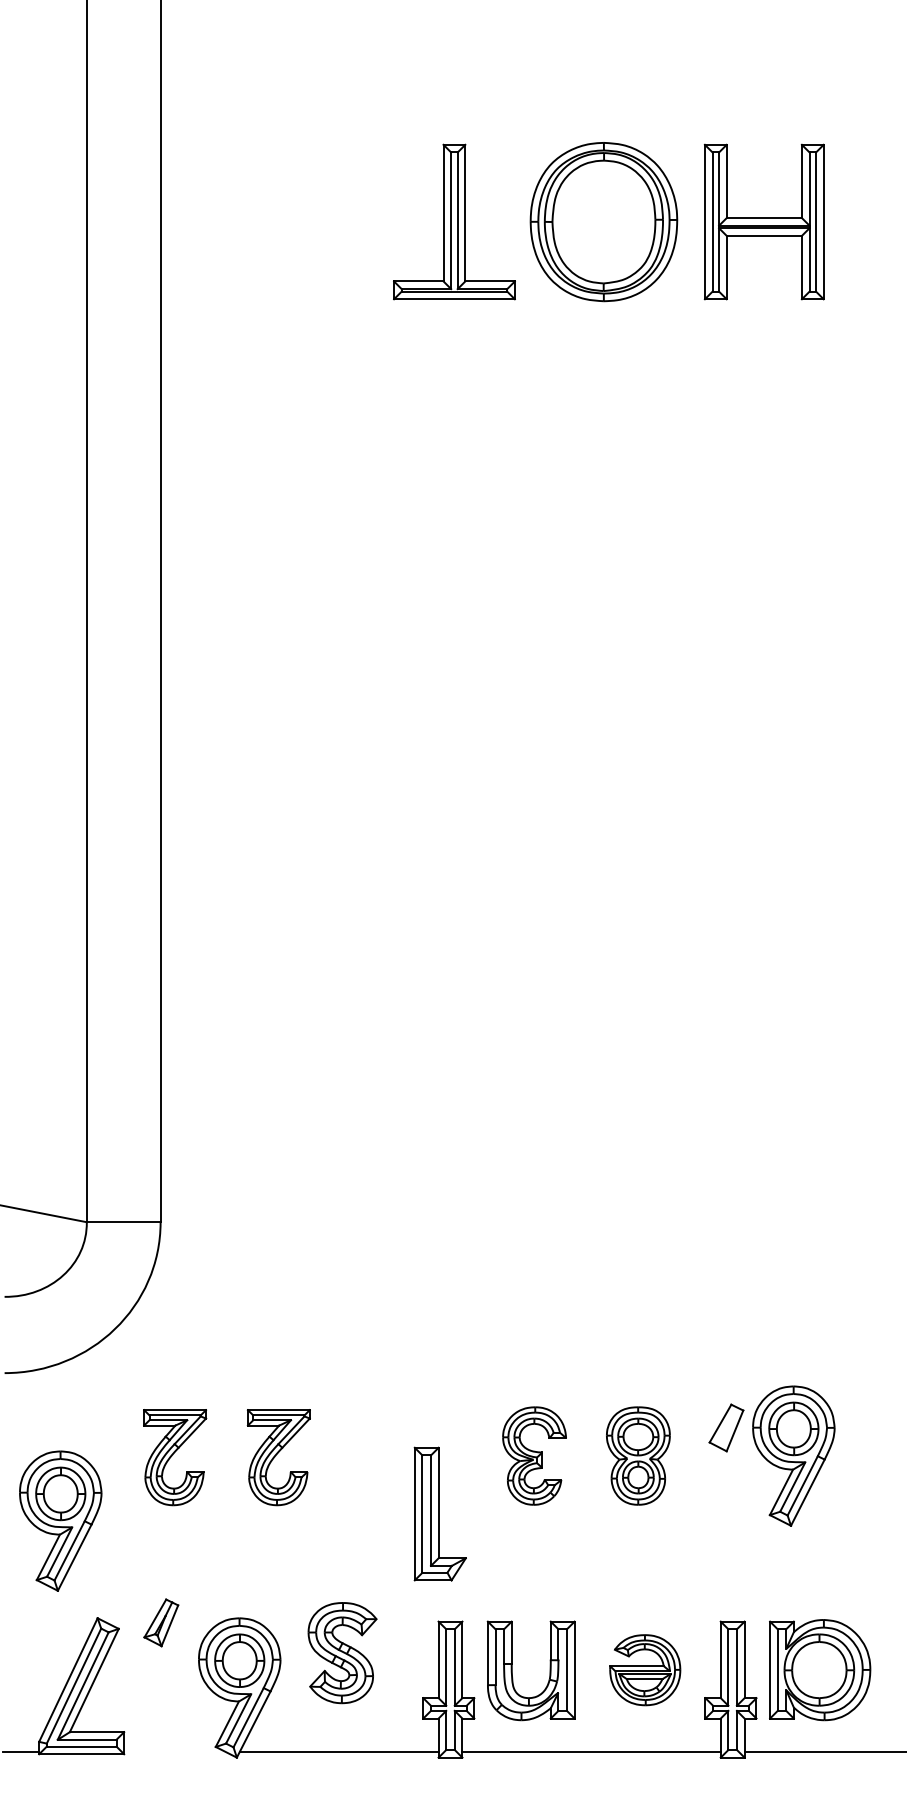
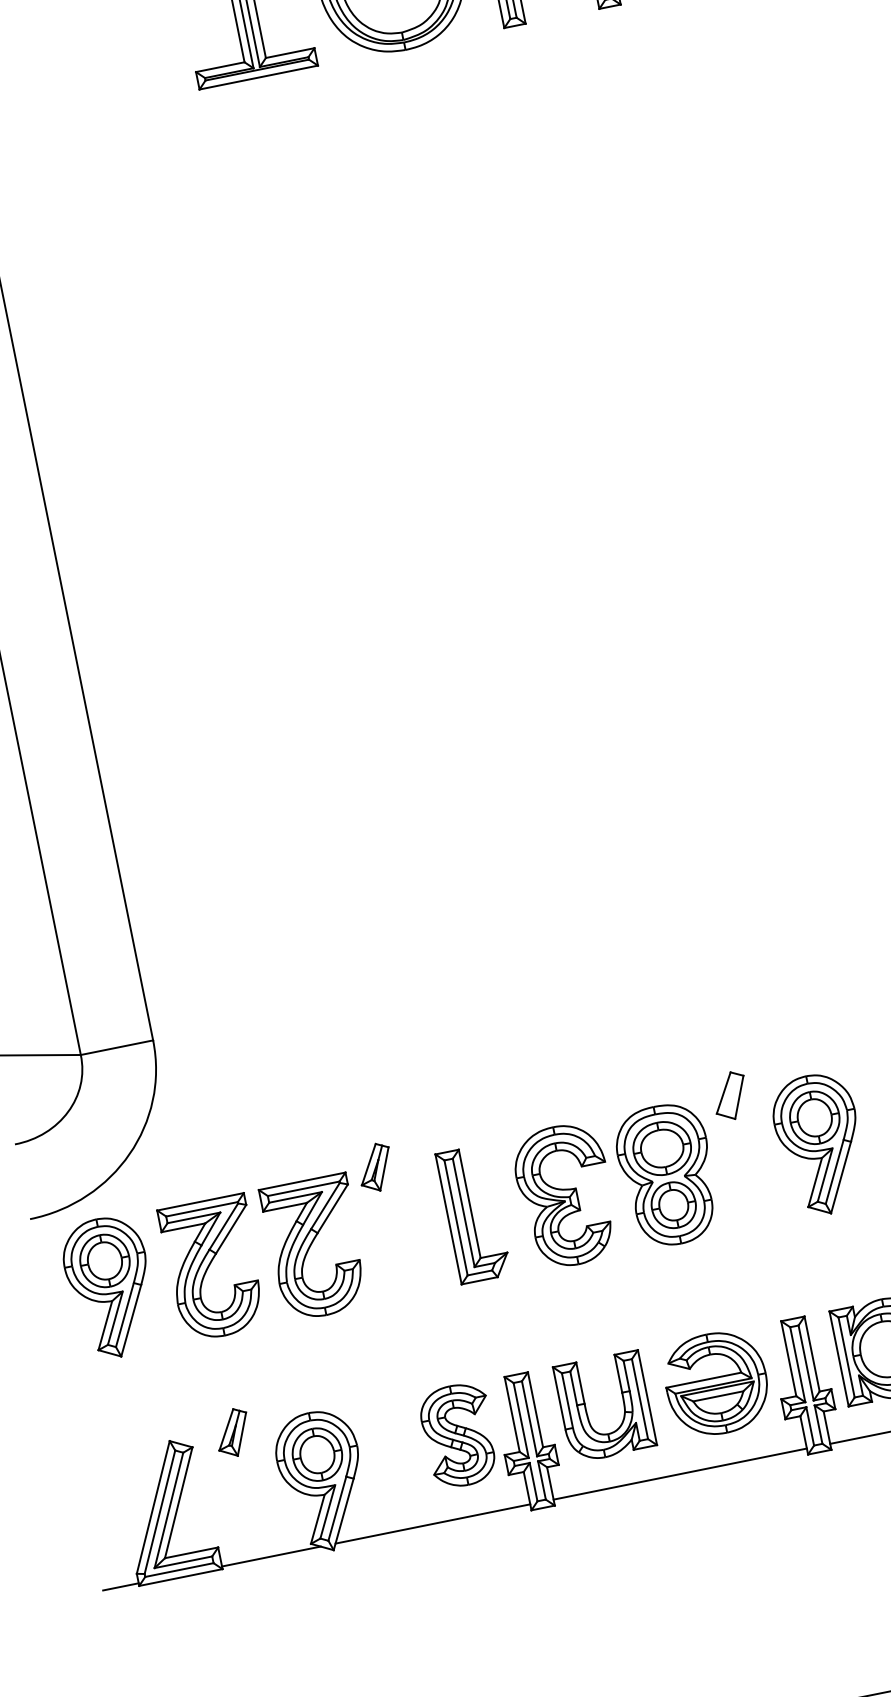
part: (353, 1390) -> (375, 1167), added
part: (726, 1427) -> (730, 1095), moved
part: (534, 1455) -> (565, 1195), size x1.43
part: (638, 1455) -> (667, 1174), size x1.43
part: (174, 1457) -> (213, 1268), size x1.43
part: (278, 1457) -> (315, 1247), size x1.43
part: (439, 1513) -> (472, 1213), moved
part: (60, 1520) -> (109, 1287), moved
part: (342, 1653) -> (459, 1435), moved
part: (645, 1670) -> (717, 1384), size x1.43
line: (174, 1751) -> (271, 1556), added

